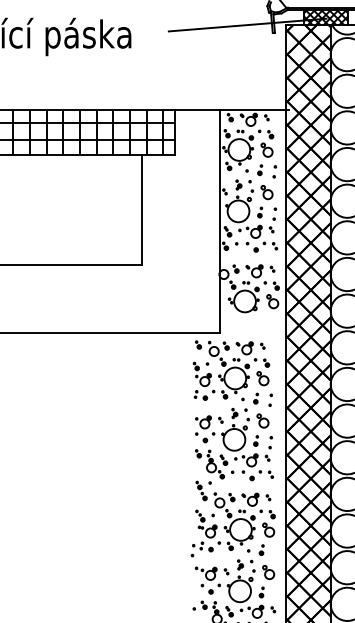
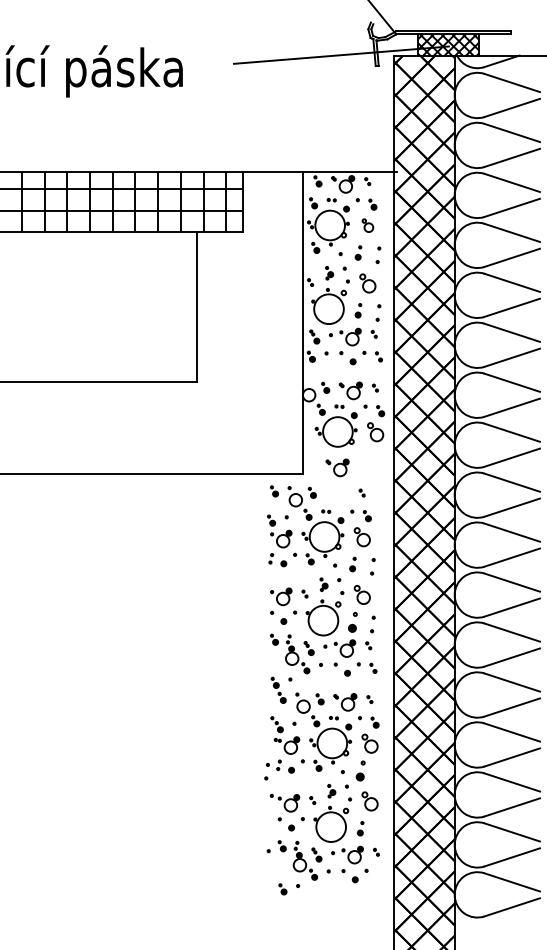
part: (266, 150) -> (367, 225), size x0.7
part: (244, 348) -> (337, 467), moved
part: (255, 440) -> (352, 621), size x1.4
part: (261, 549) -> (360, 770), size x1.4

